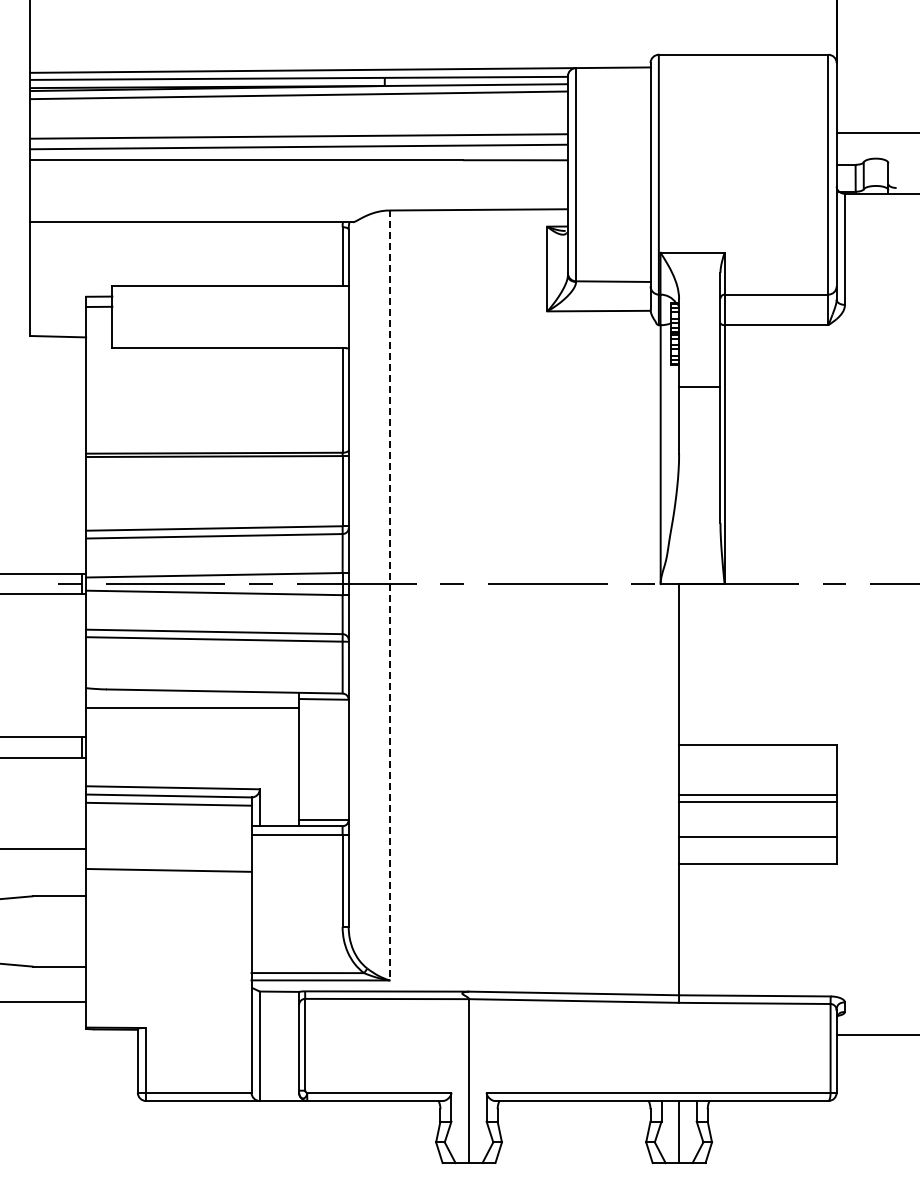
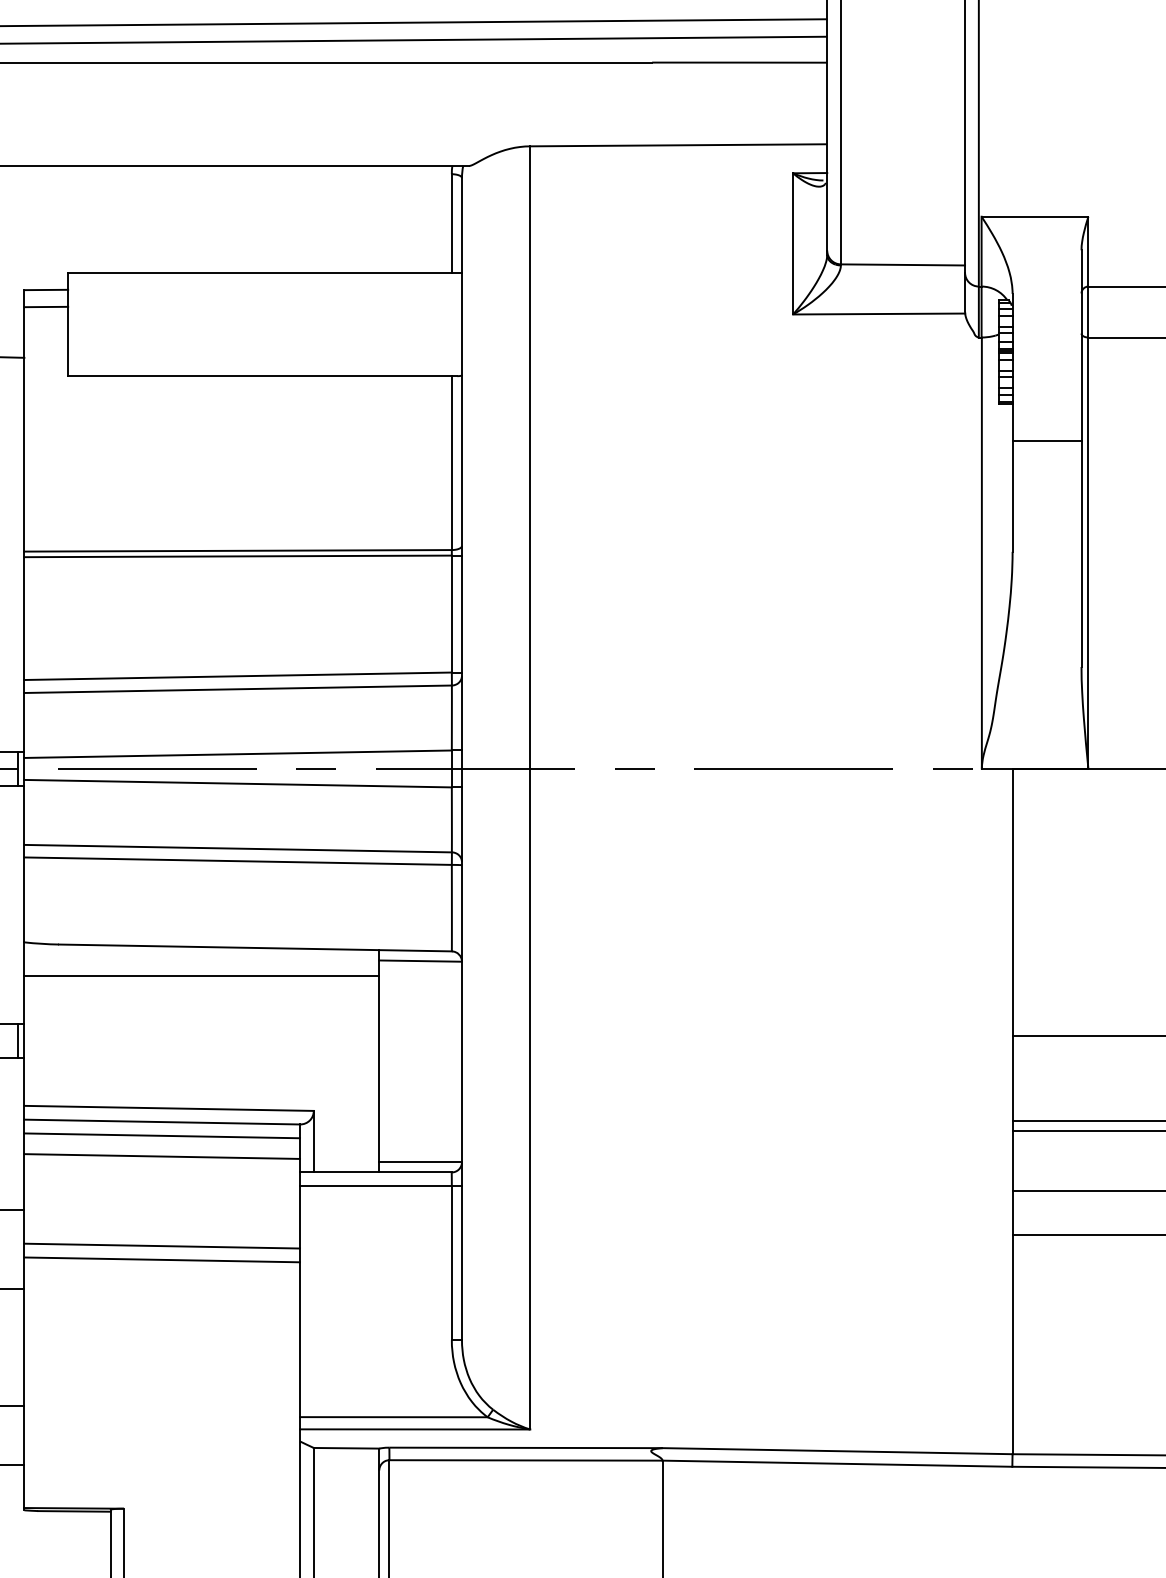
line: (389, 595) -> (529, 787), dashed -> solid
line: (168, 816) -> (161, 1156), added
line: (168, 878) -> (161, 1259), added

